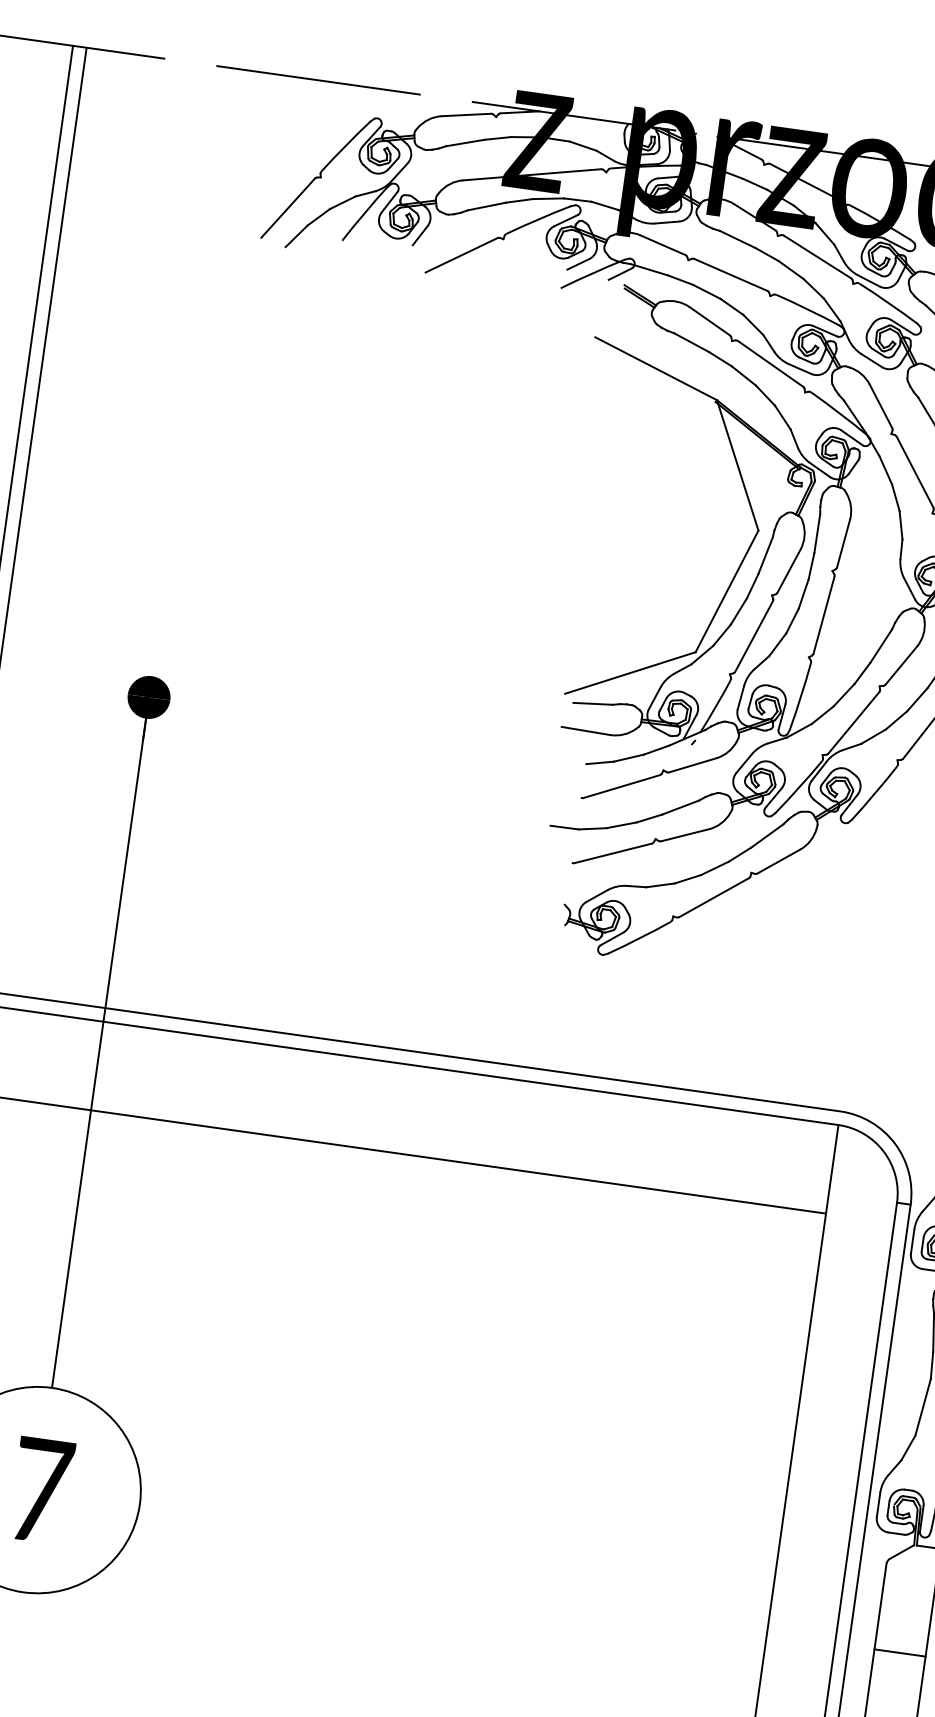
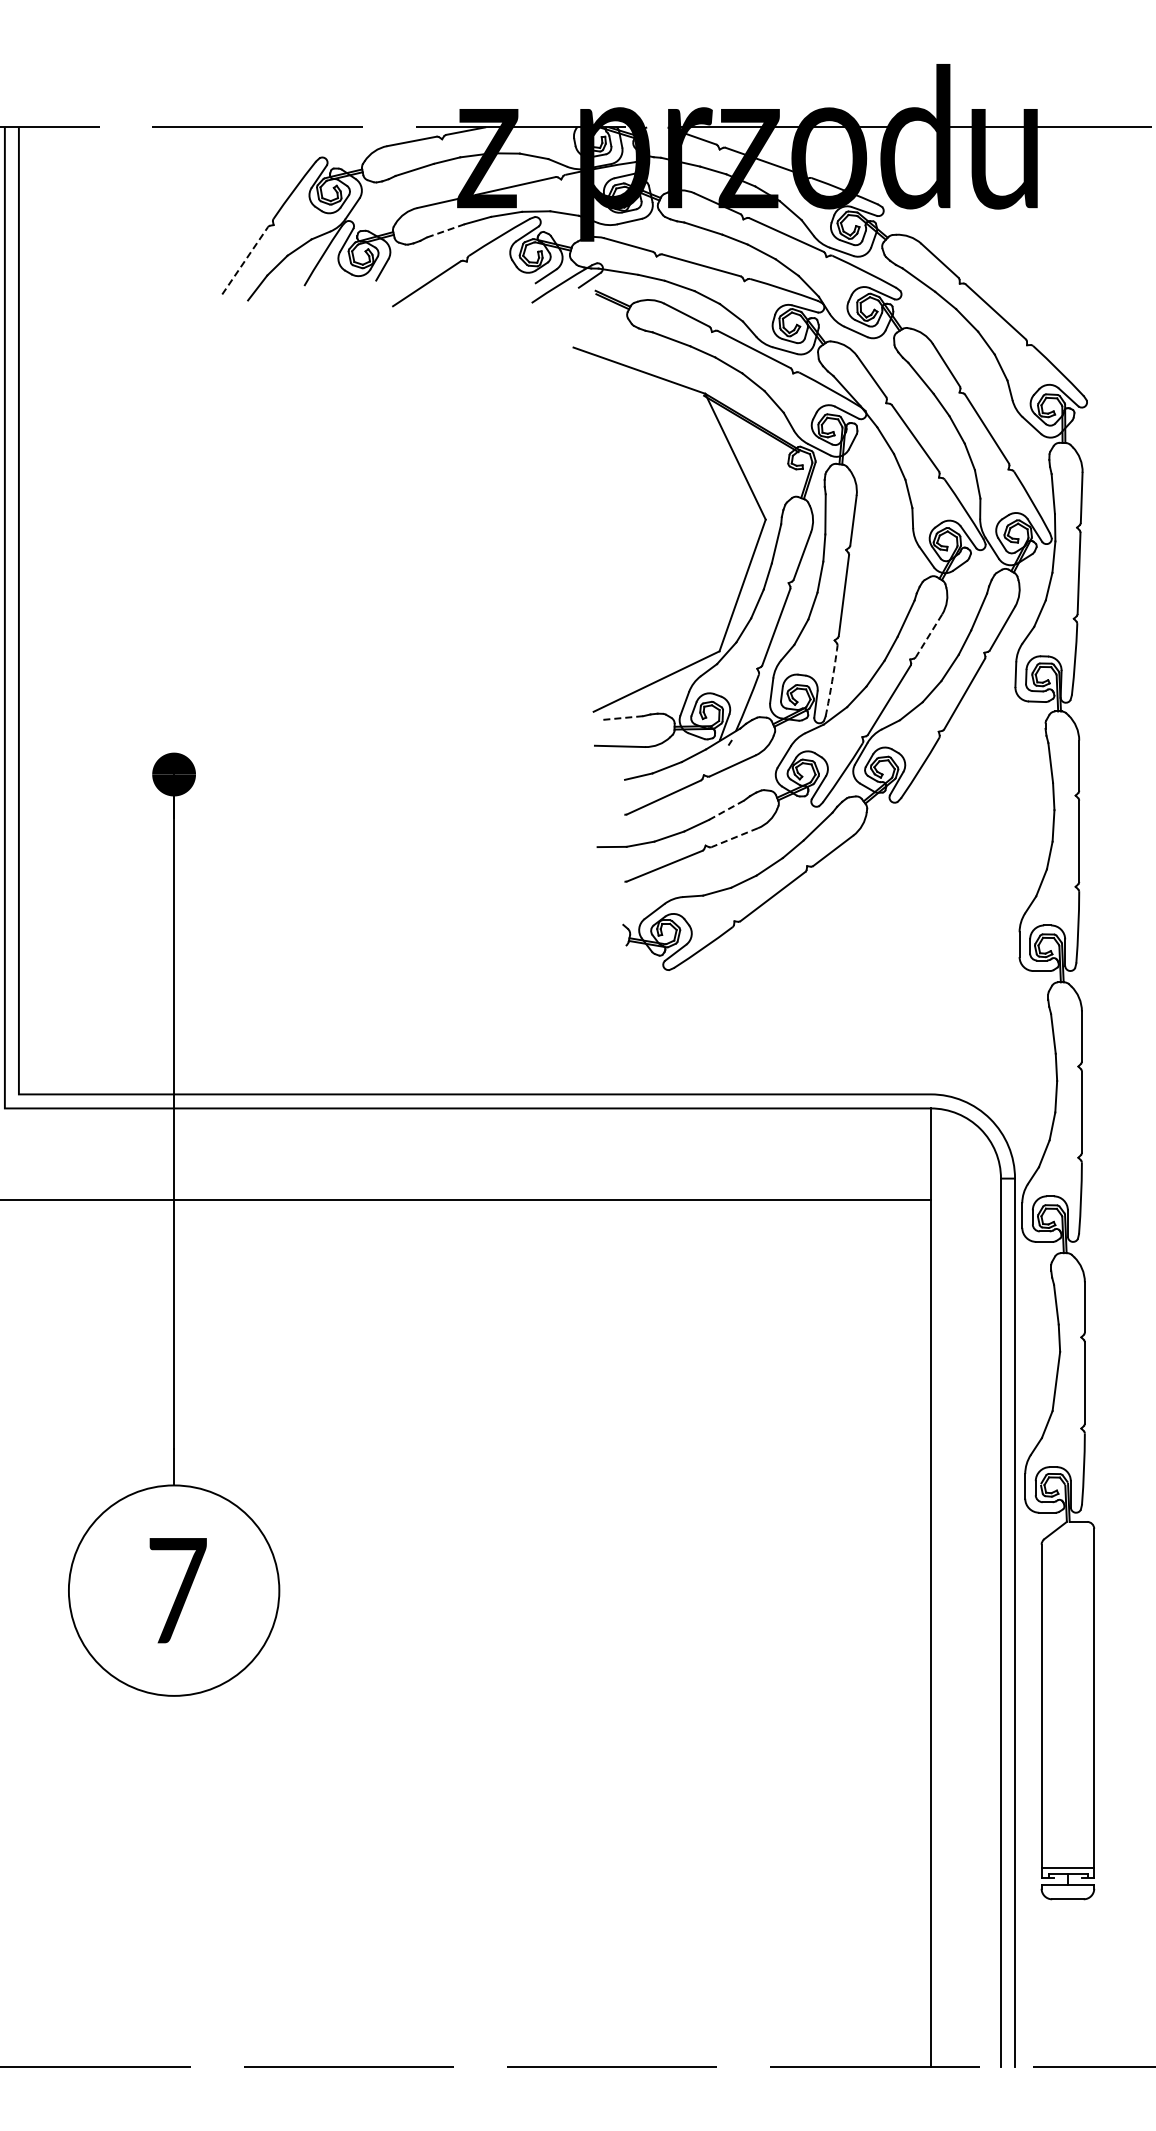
line: (288, 207) -> (245, 260), solid -> dashed
line: (486, 207) -> (445, 231), solid -> dashed
line: (900, 666) -> (928, 636), solid -> dashed
arc: (801, 696) -> (832, 681), solid -> dashed
line: (593, 703) -> (623, 717), solid -> dashed
line: (680, 807) -> (726, 810), solid -> dashed
line: (684, 835) -> (734, 837), solid -> dashed
line: (899, 1652) -> (1067, 1632), removed

